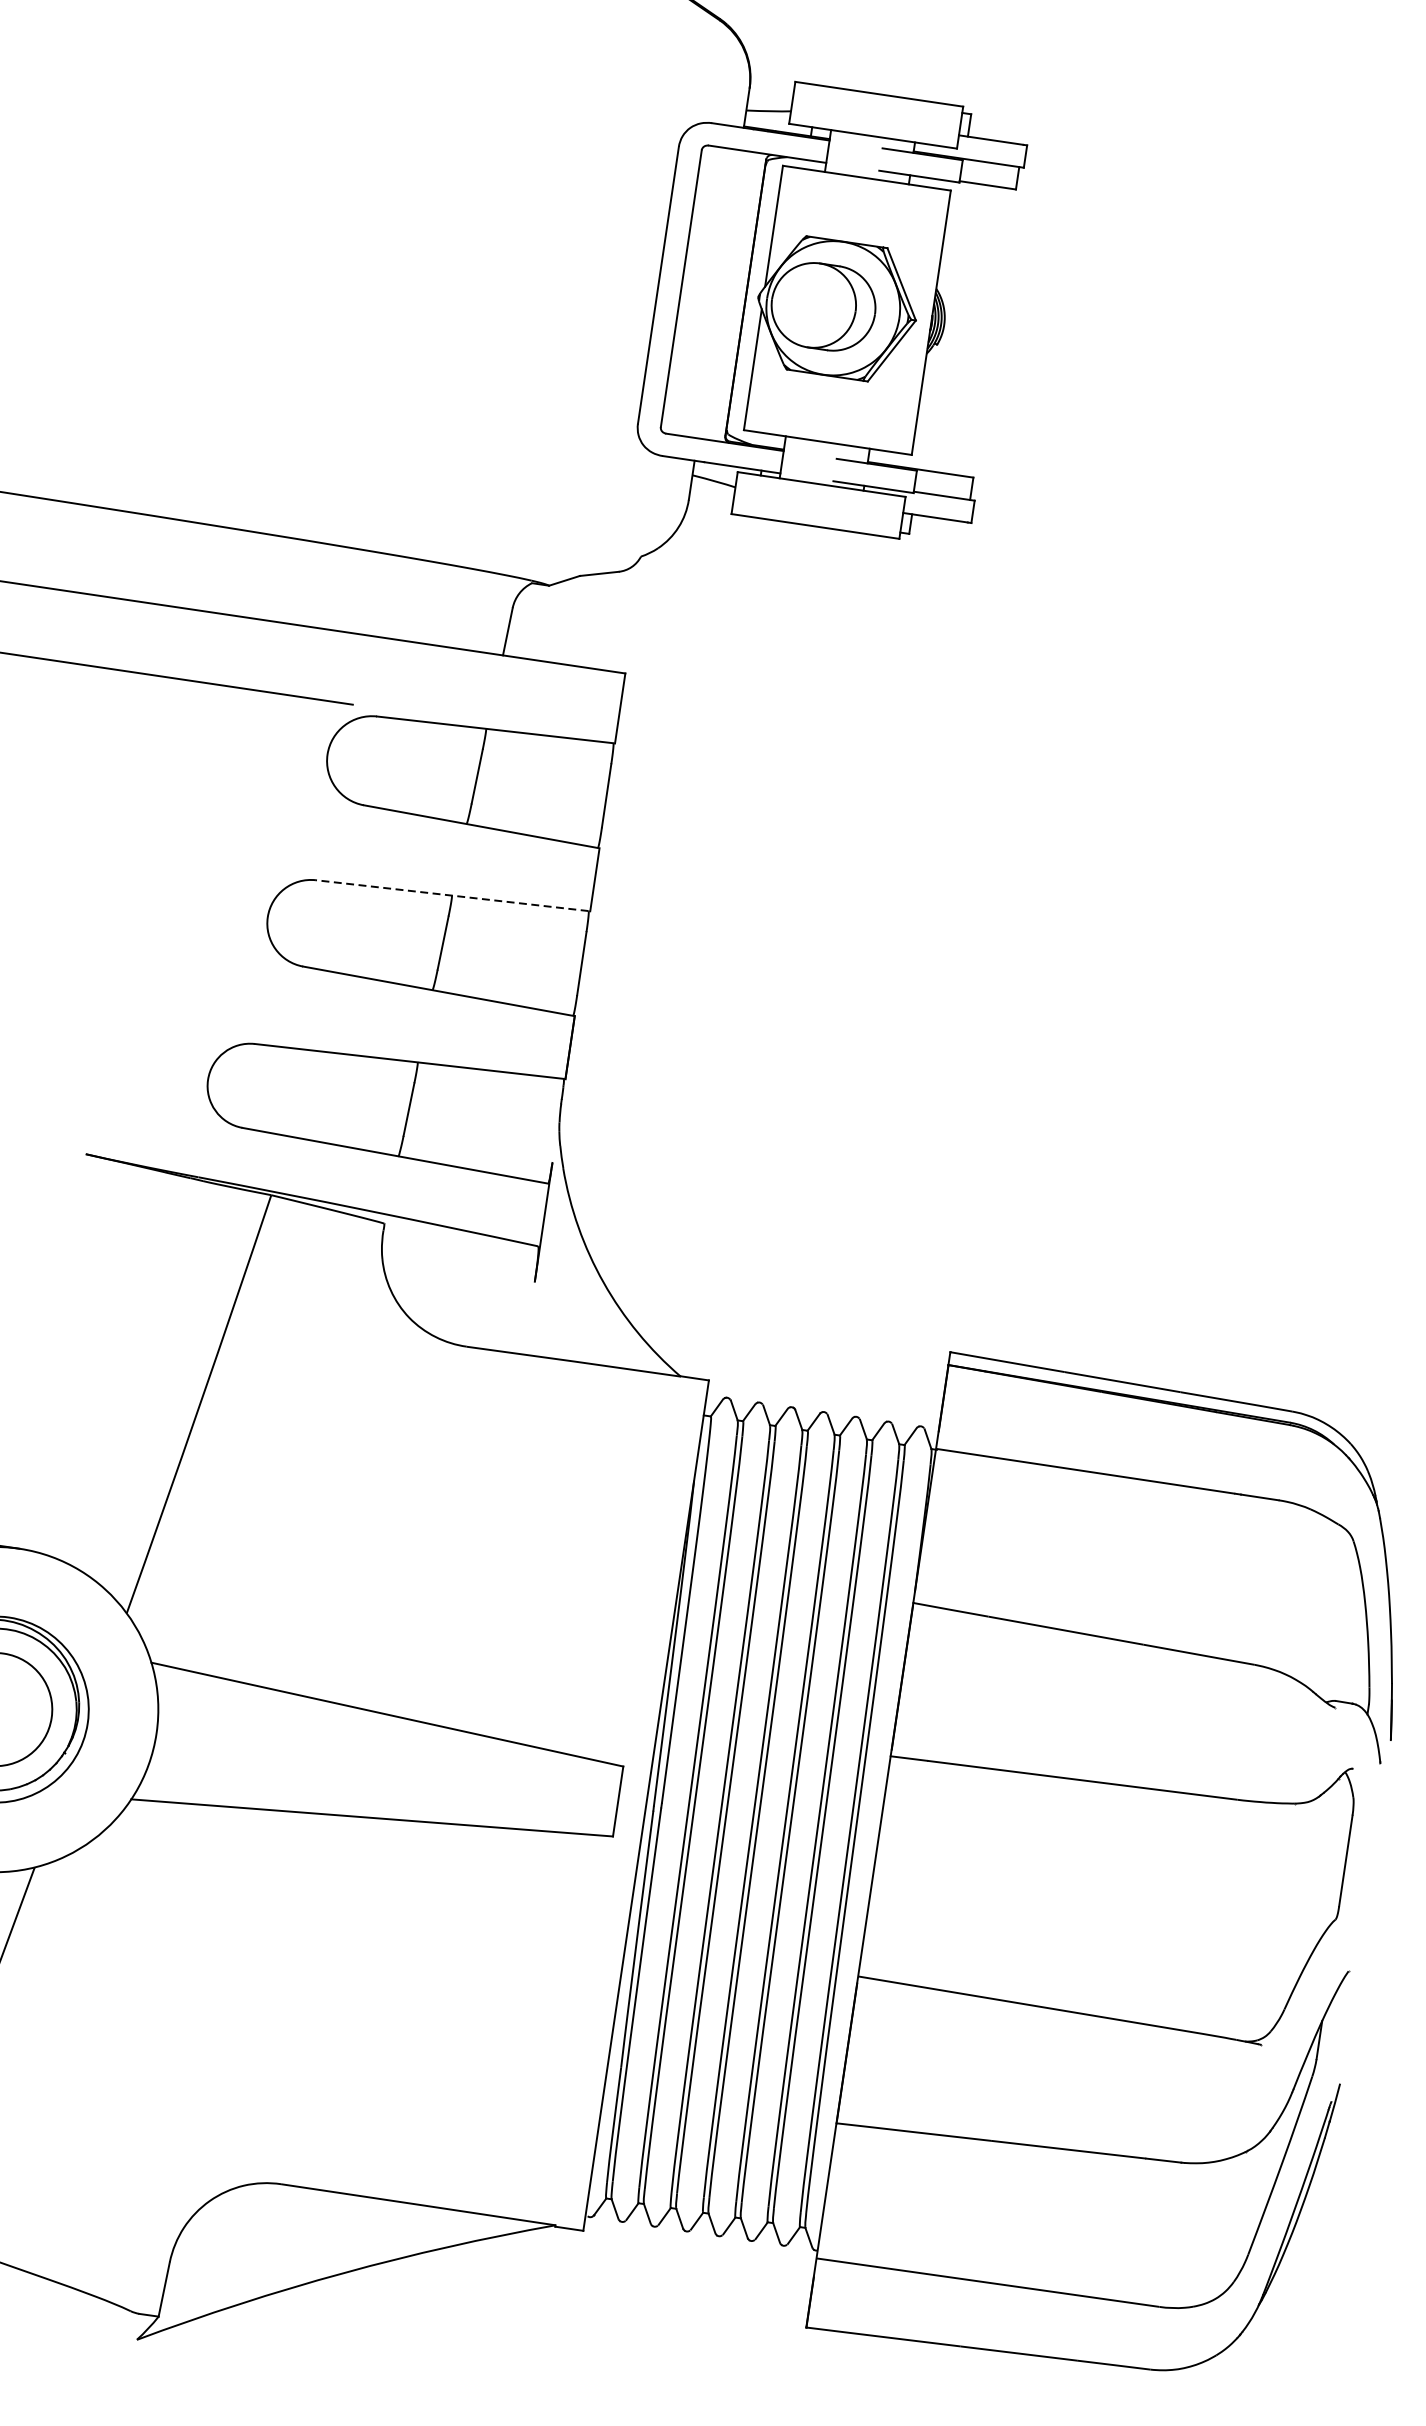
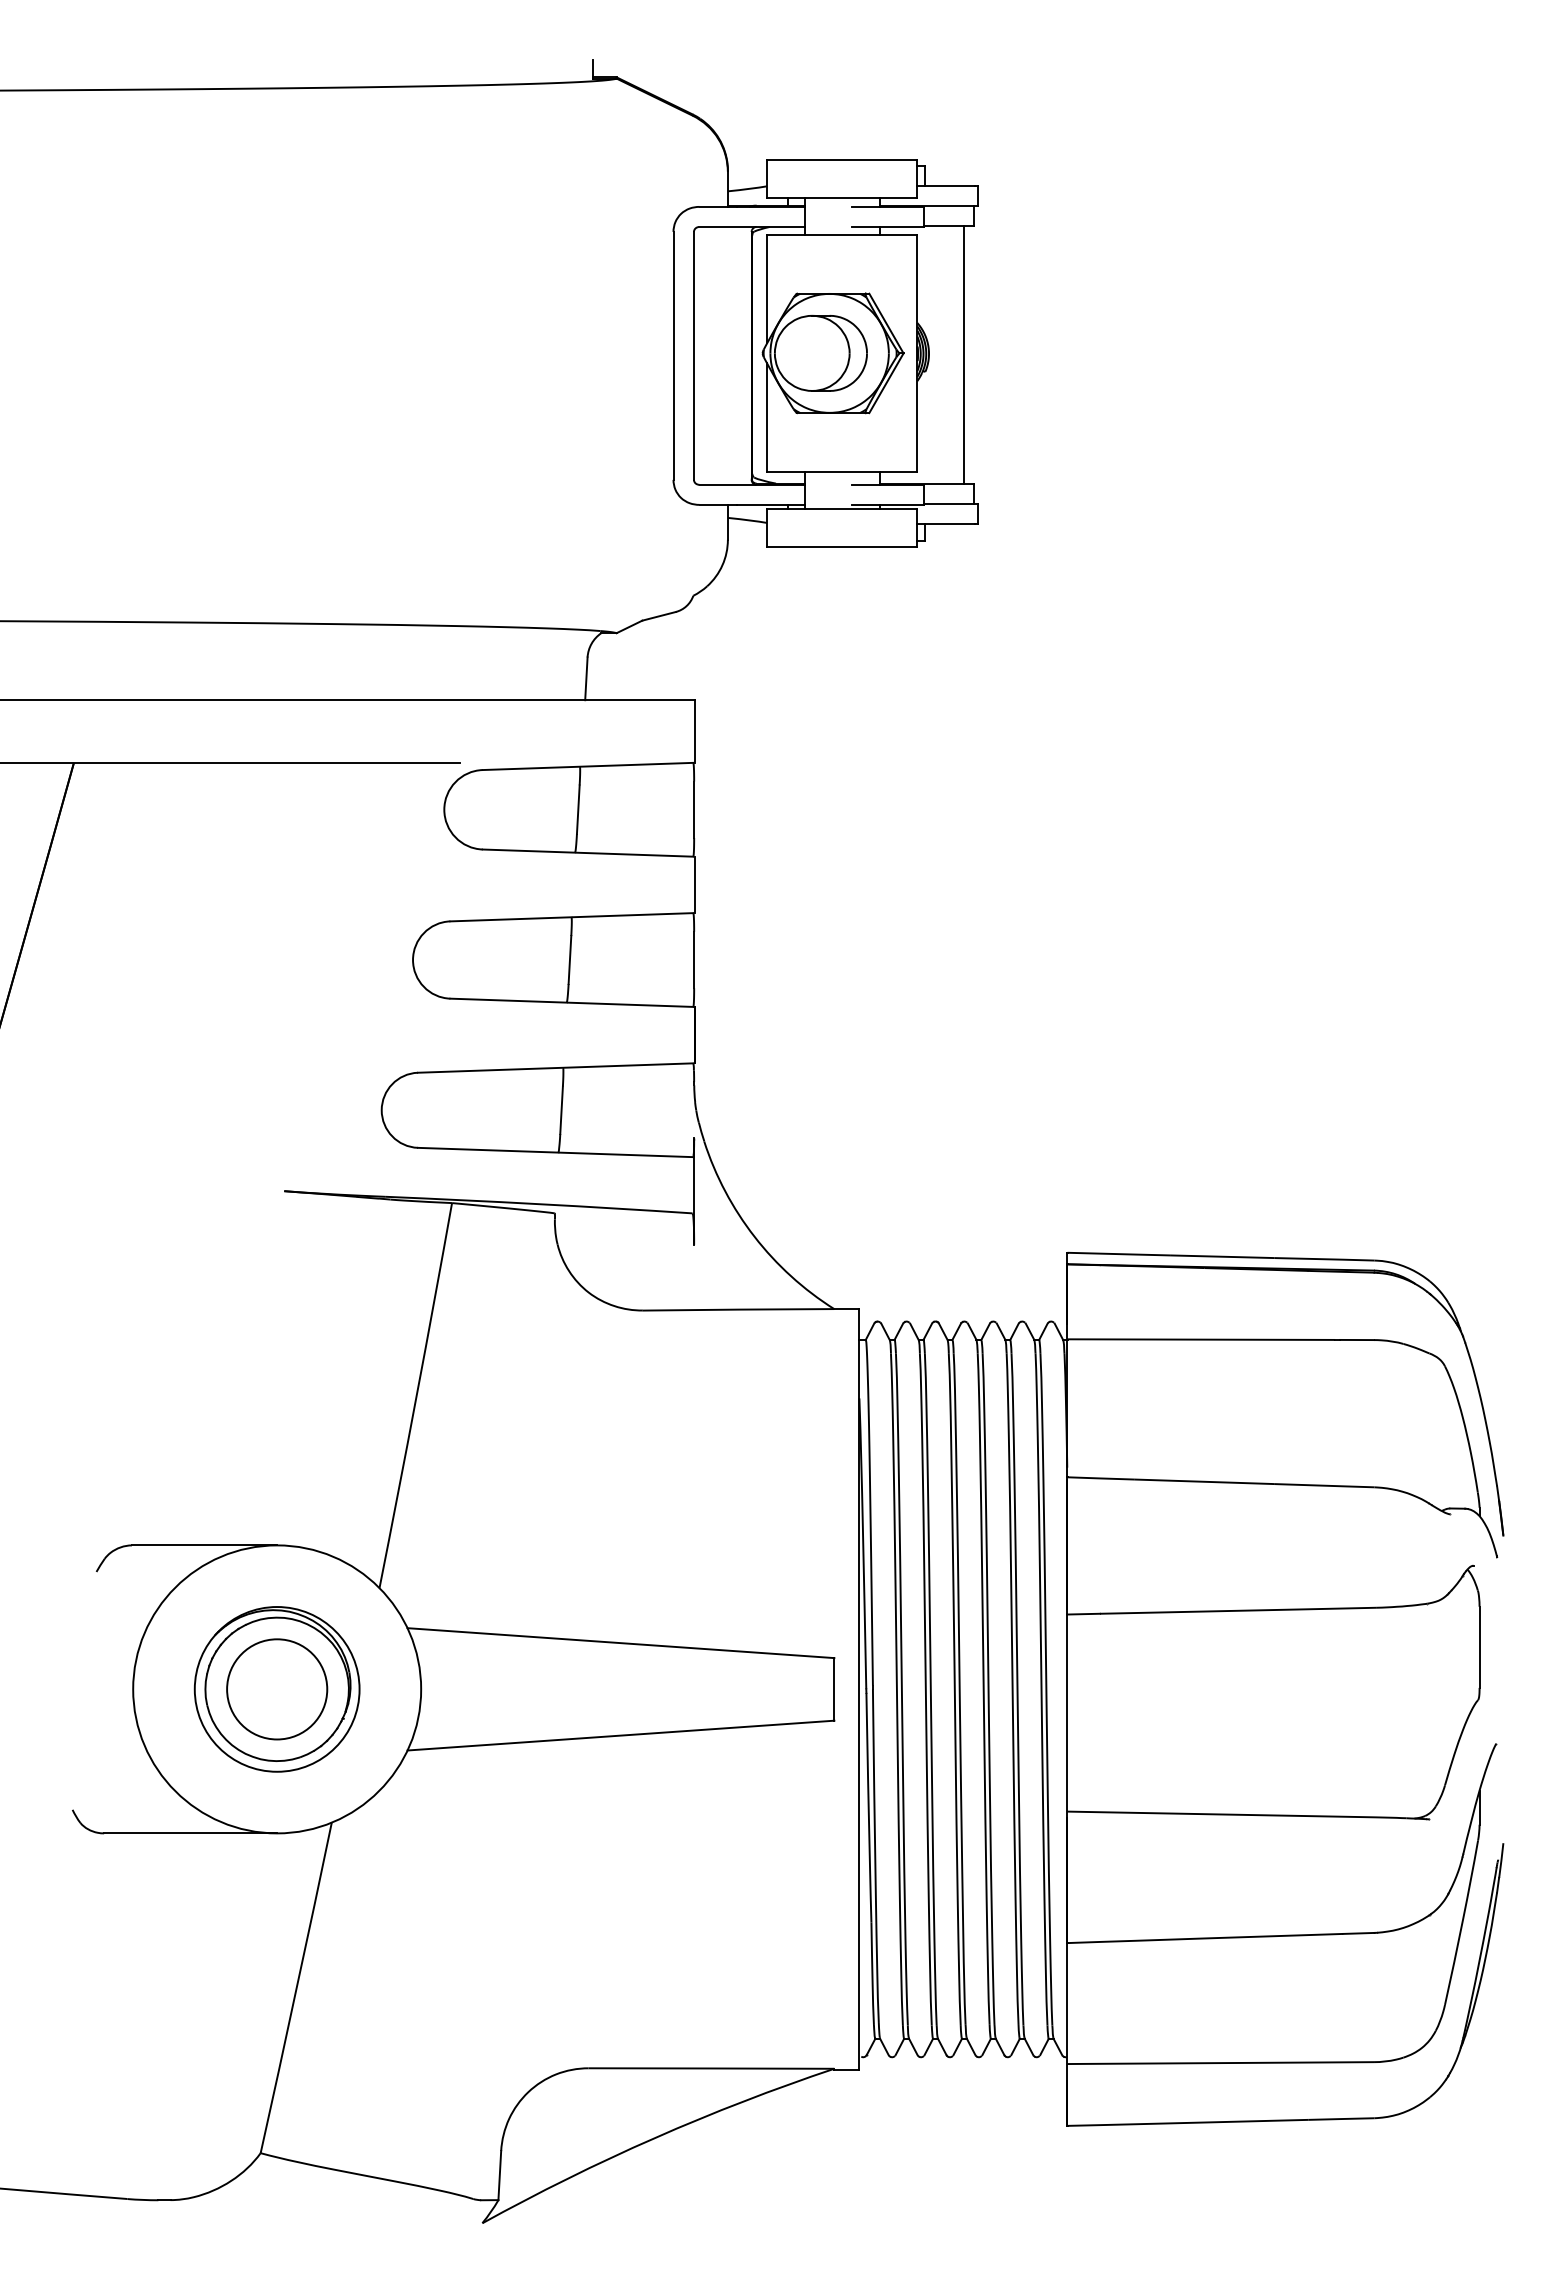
line: (983, 331) -> (964, 354), added
line: (451, 895) -> (571, 917), dashed -> solid

